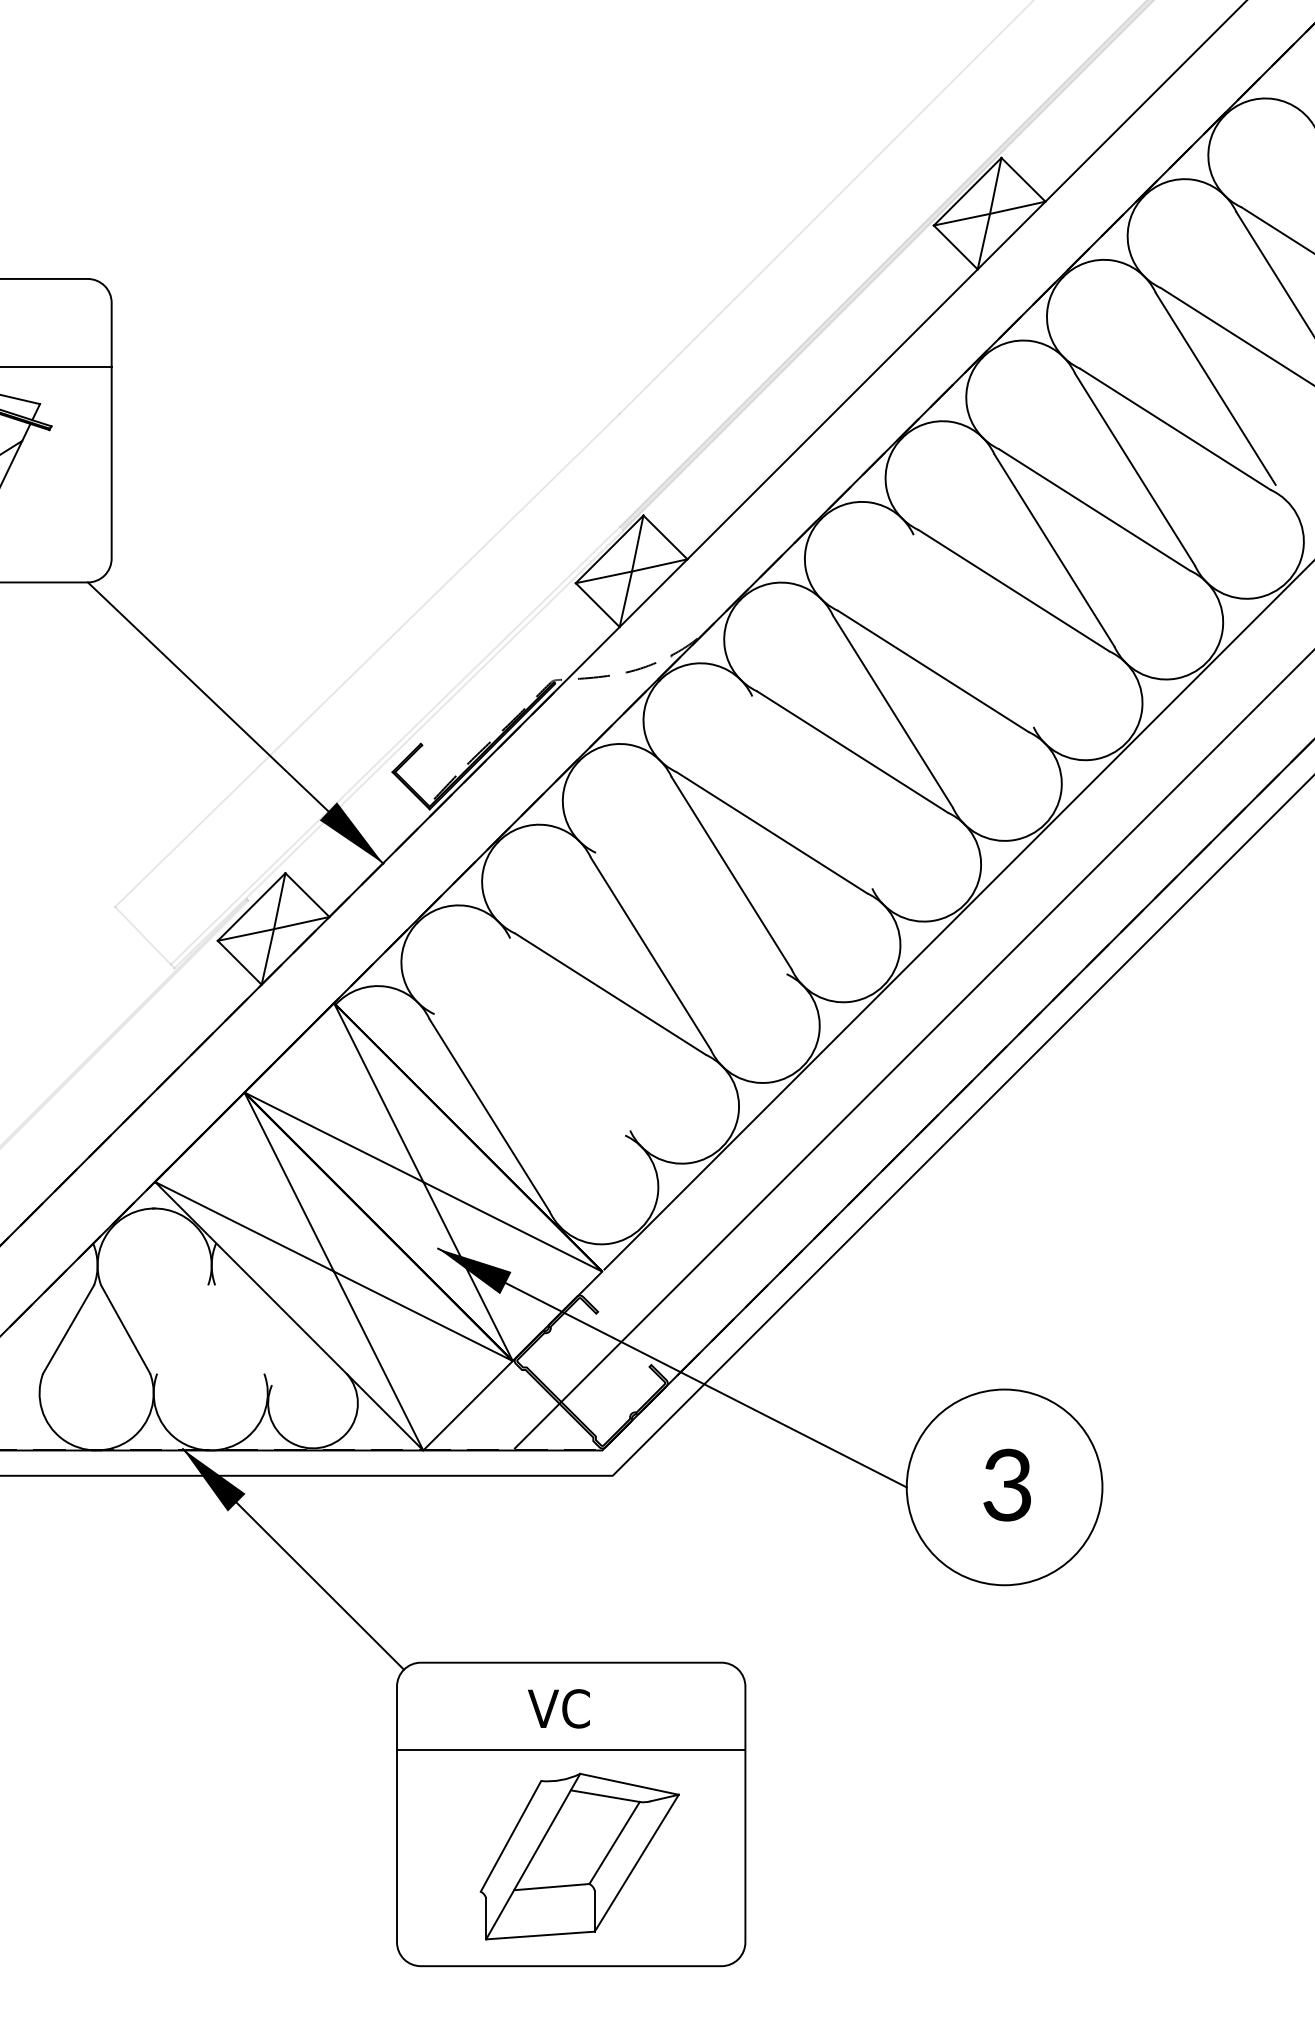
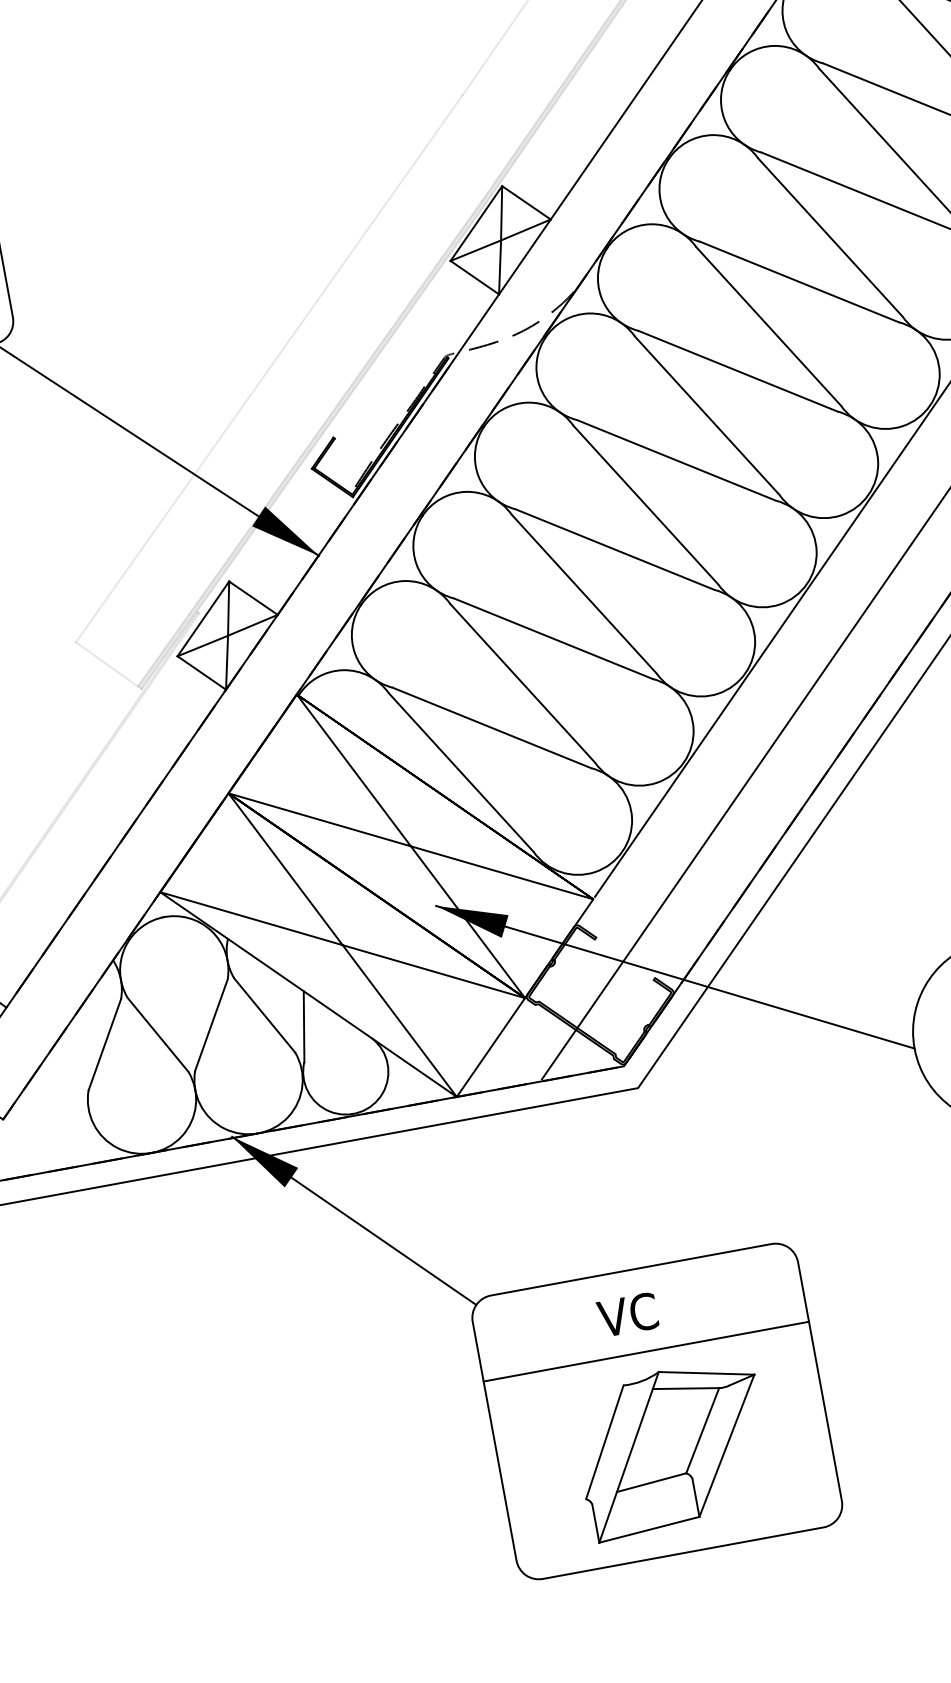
line: (973, 631) -> (830, 237), added
fill: (396, 747) -> (311, 445), added
line: (812, 792) -> (707, 415), added
line: (691, 913) -> (615, 549), added
line: (570, 1034) -> (522, 683), added
line: (529, 1074) -> (491, 727), added
line: (182, 1329) -> (211, 1025), added
line: (239, 1329) -> (264, 1015), added
line: (278, 1348) -> (304, 1026), added

